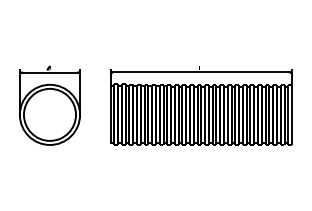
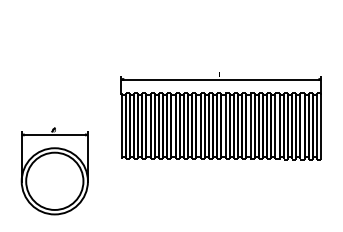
part: (49, 105) -> (54, 171), moved

